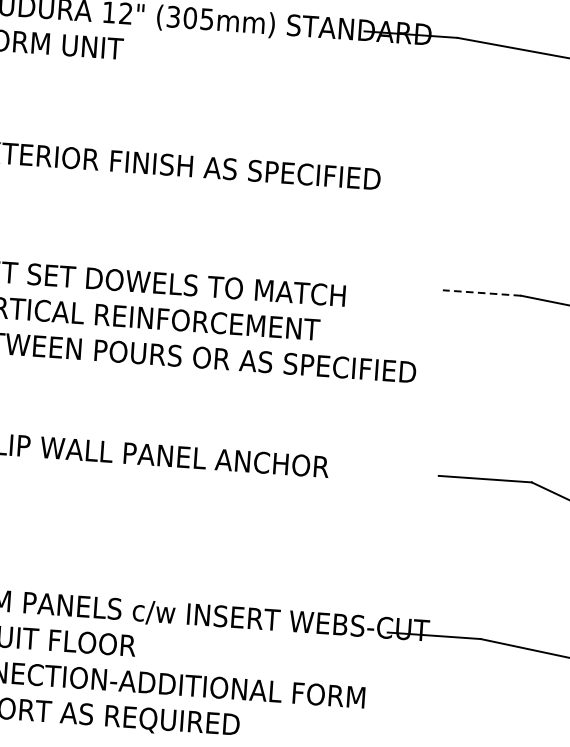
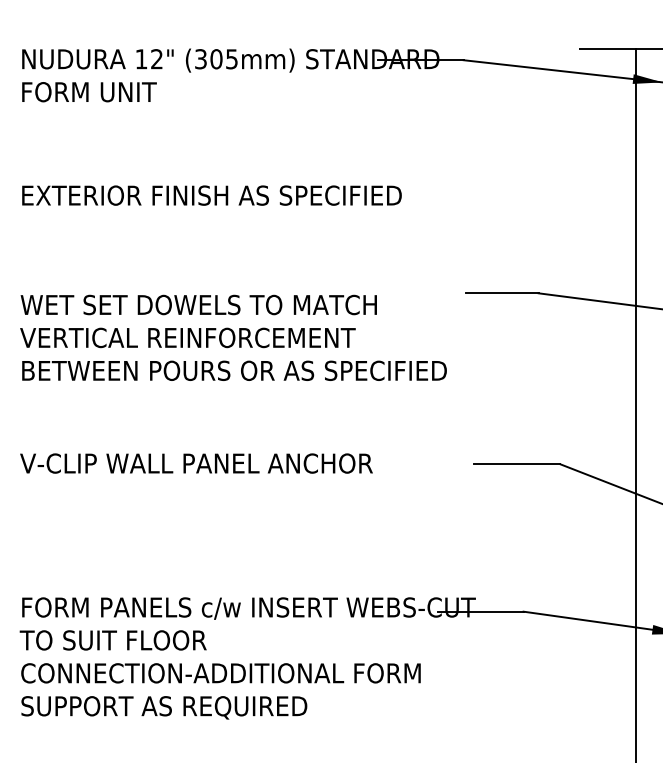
line: (480, 293) -> (501, 293), dashed -> solid

